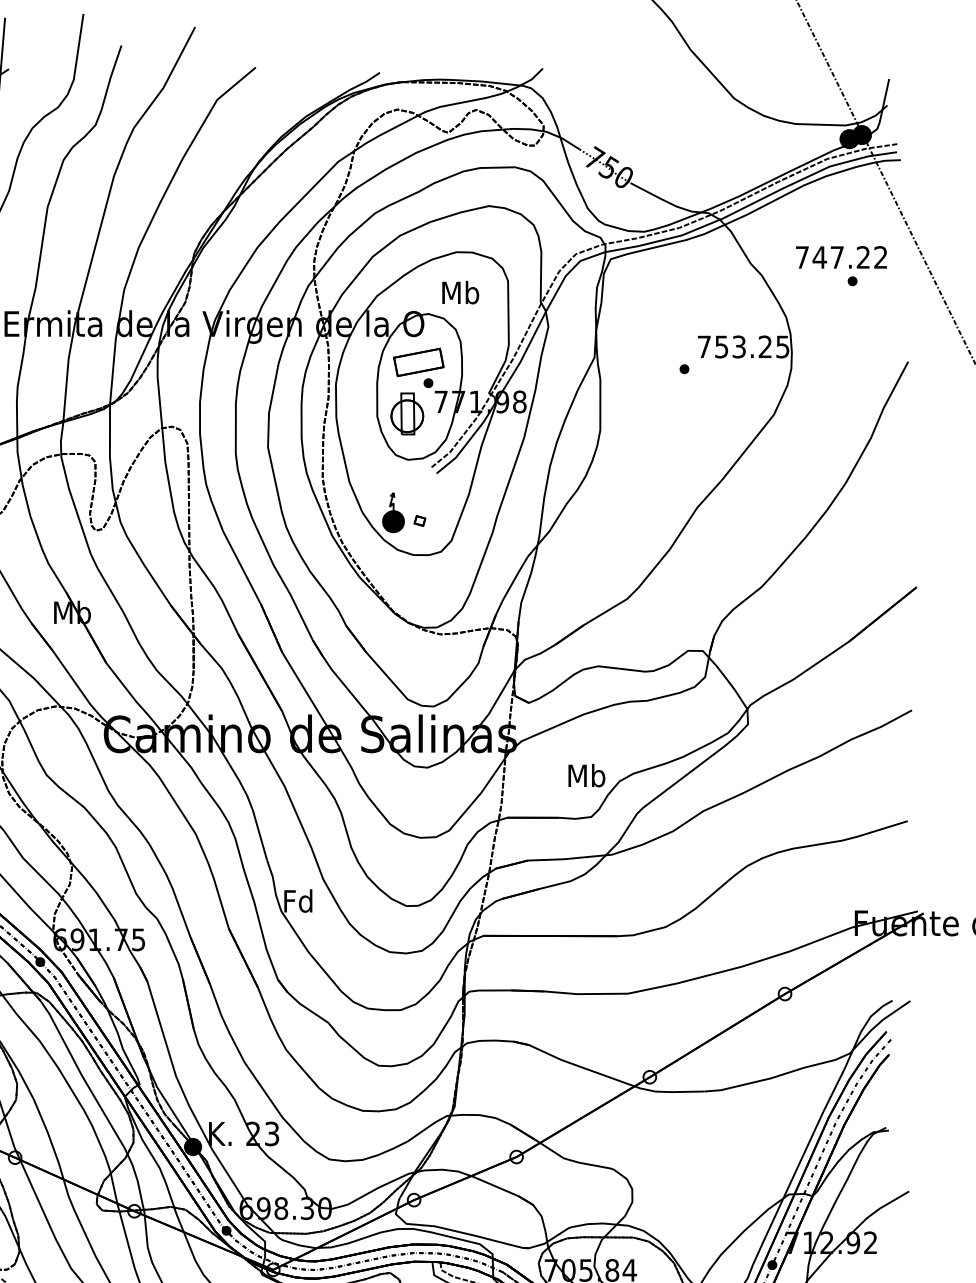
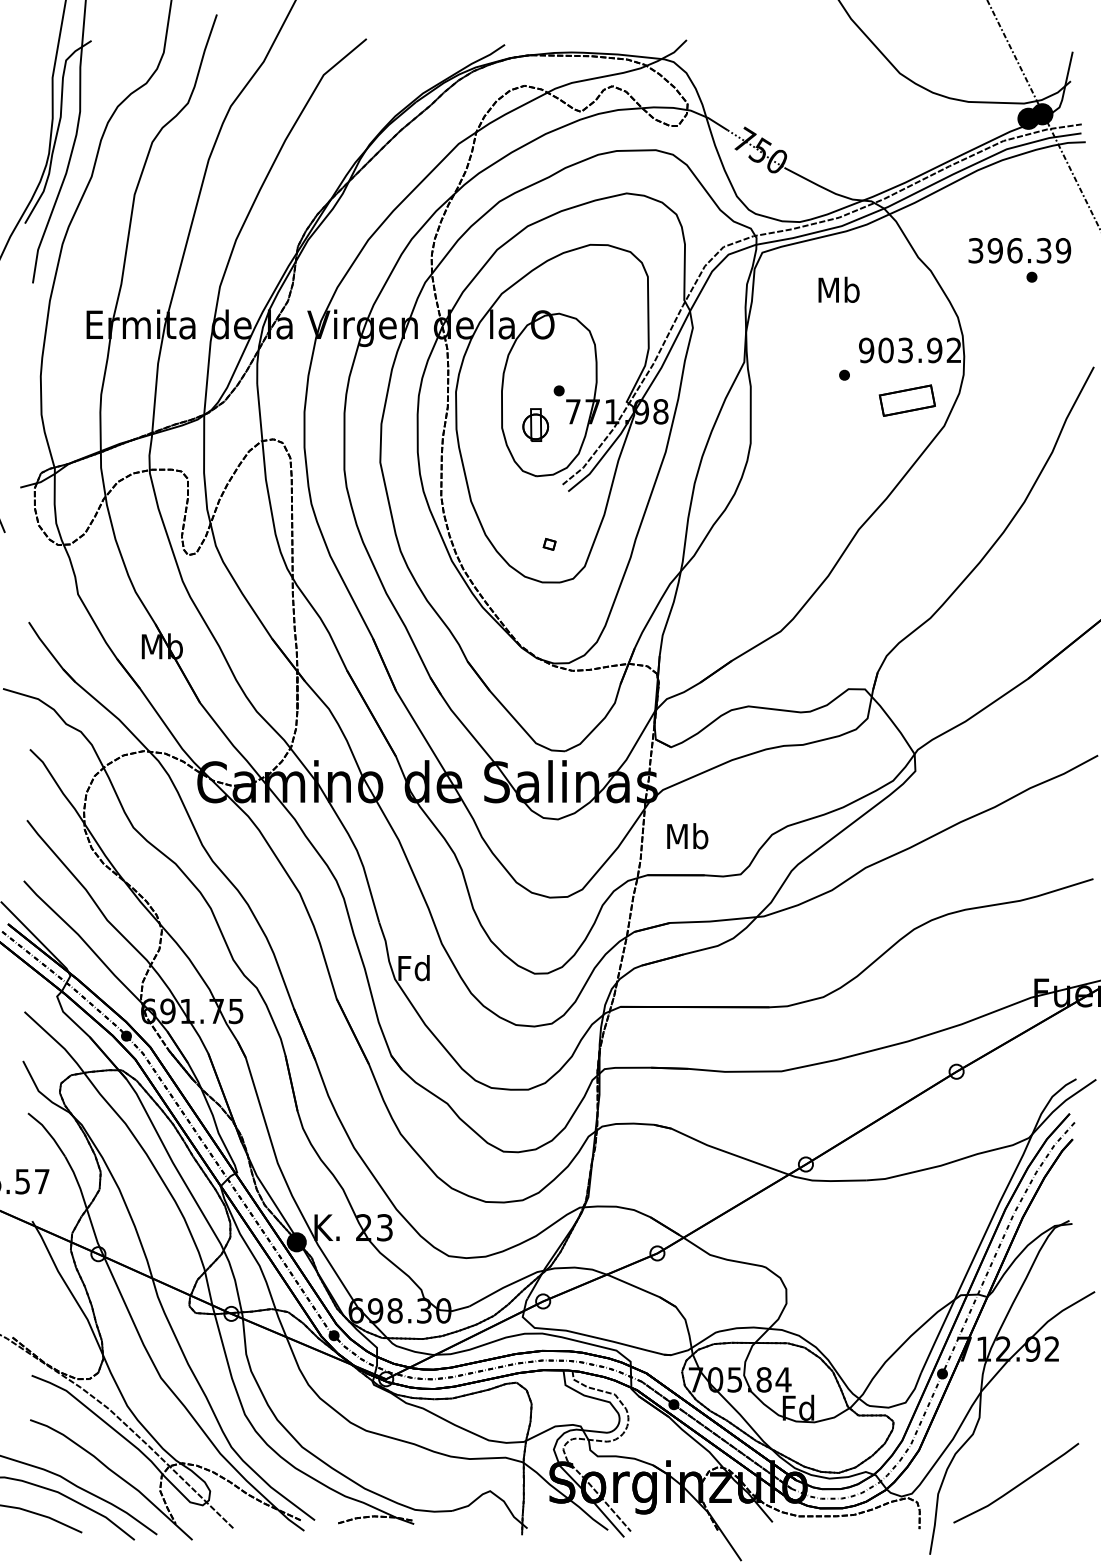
text: (841, 257) -> (1019, 250), 747.22 -> 396.39
text: (460, 292) -> (838, 289), moved
text: (743, 347) -> (910, 350), 753.25 -> 903.92
part: (418, 362) -> (906, 400), moved
part: (407, 413) -> (535, 424), size x0.7
part: (392, 512) -> (519, 534), removed
text: (586, 775) -> (687, 836), moved

